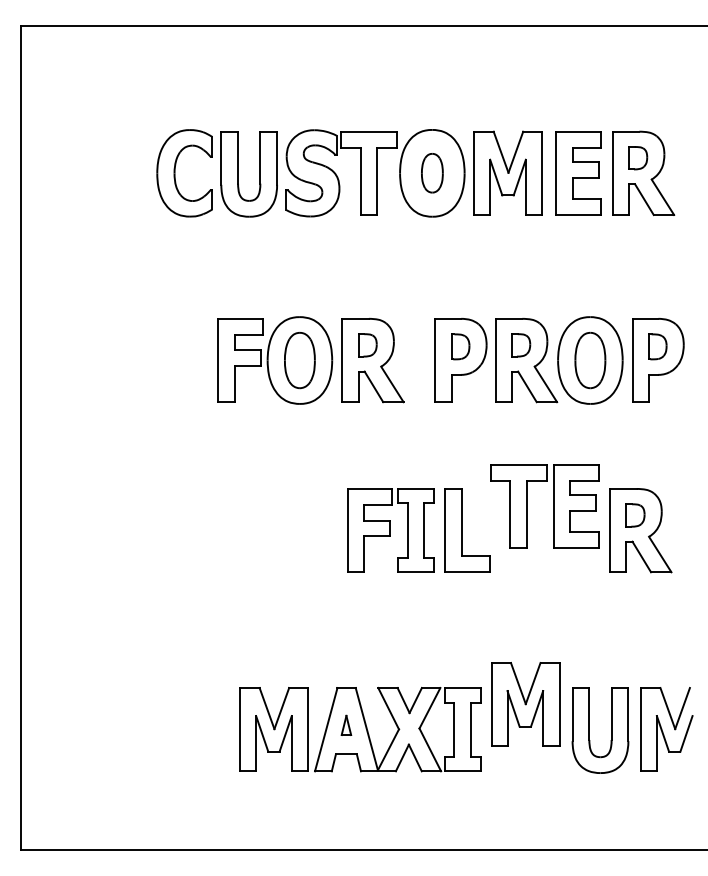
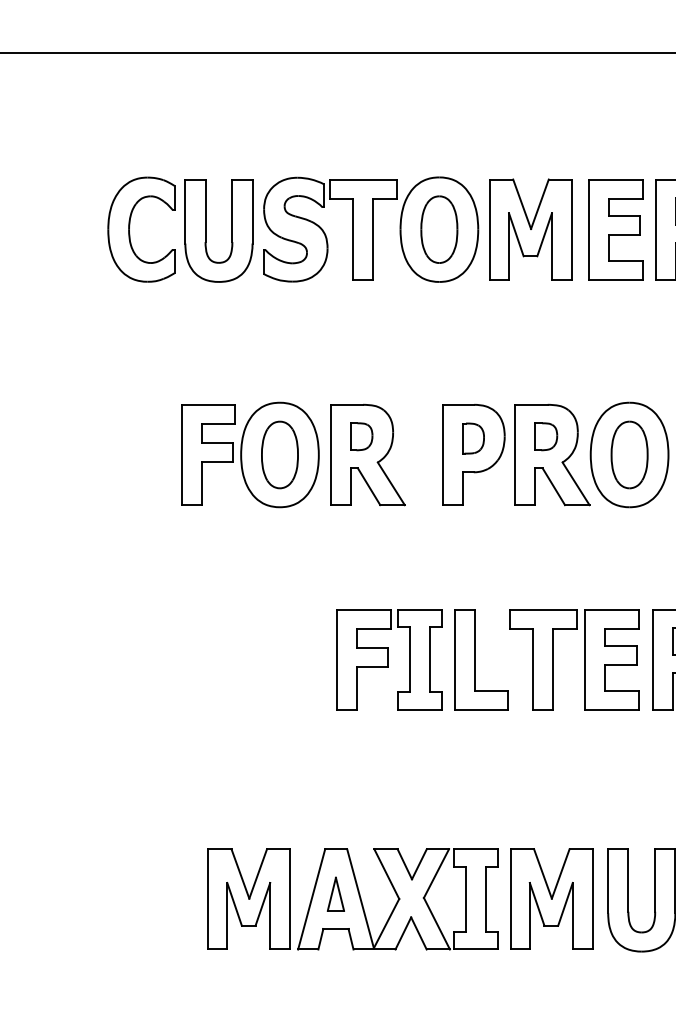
part: (432, 172) -> (439, 228), size x1.43
part: (553, 506) -> (585, 659), moved
part: (525, 704) -> (551, 899), moved
part: (346, 725) -> (336, 894), size x1.43

